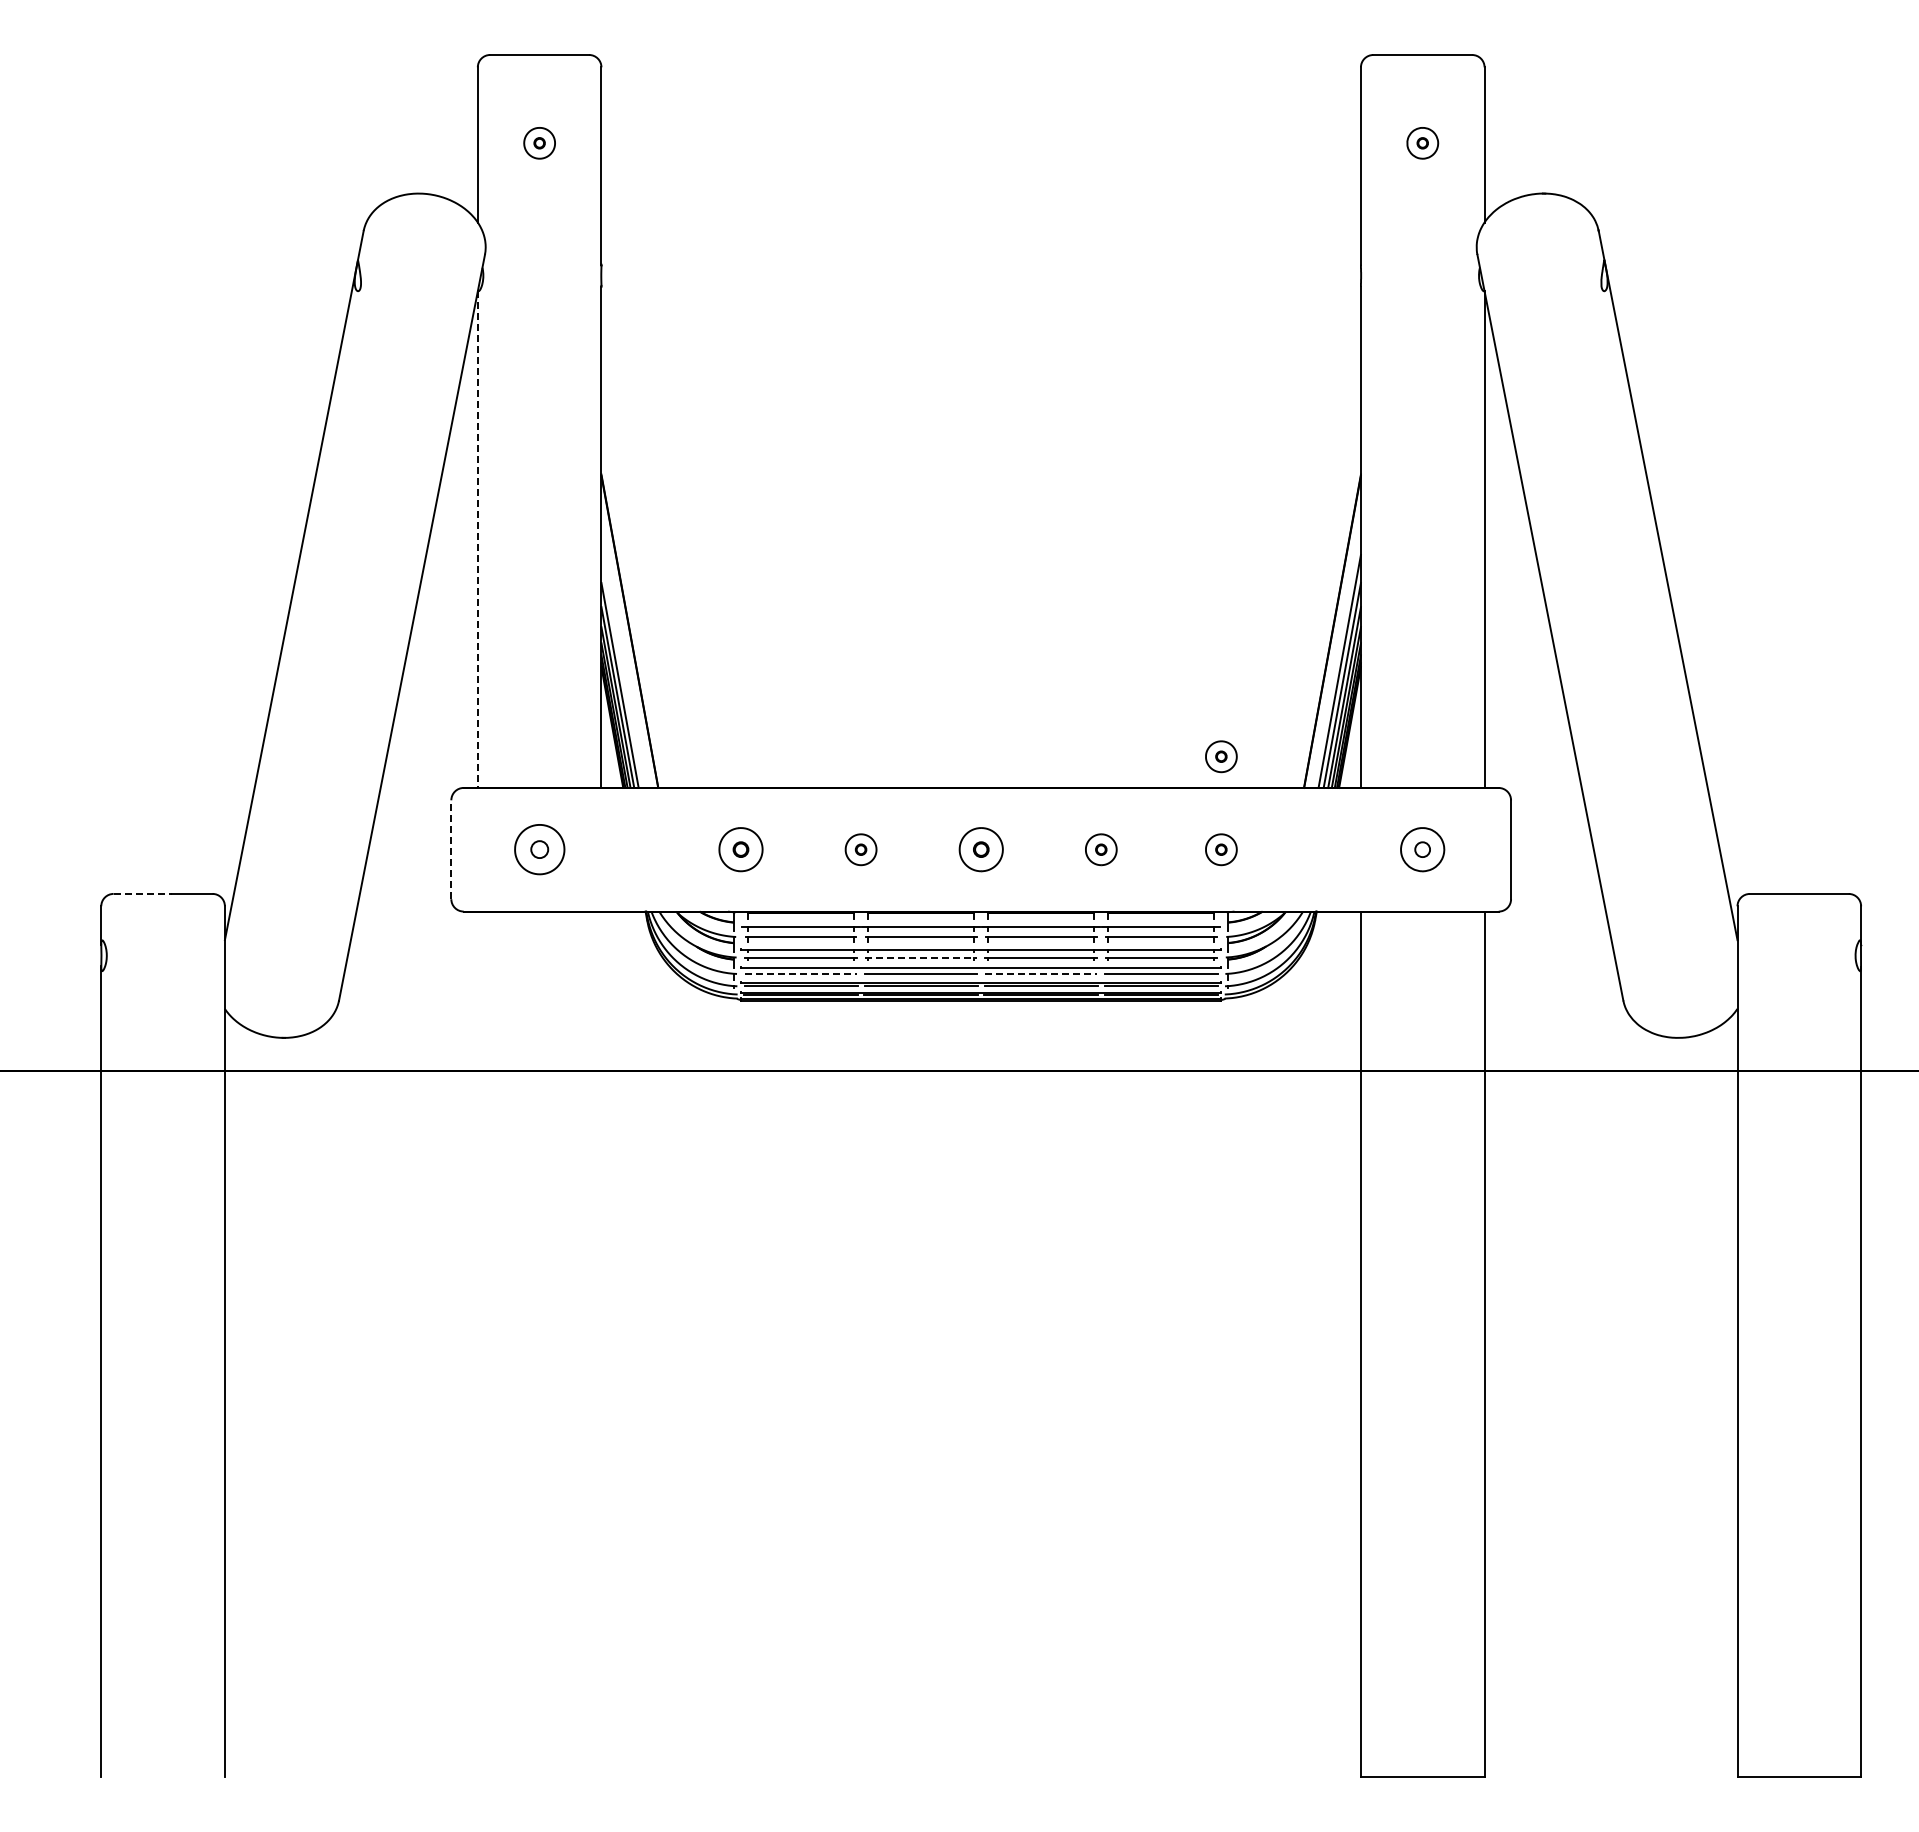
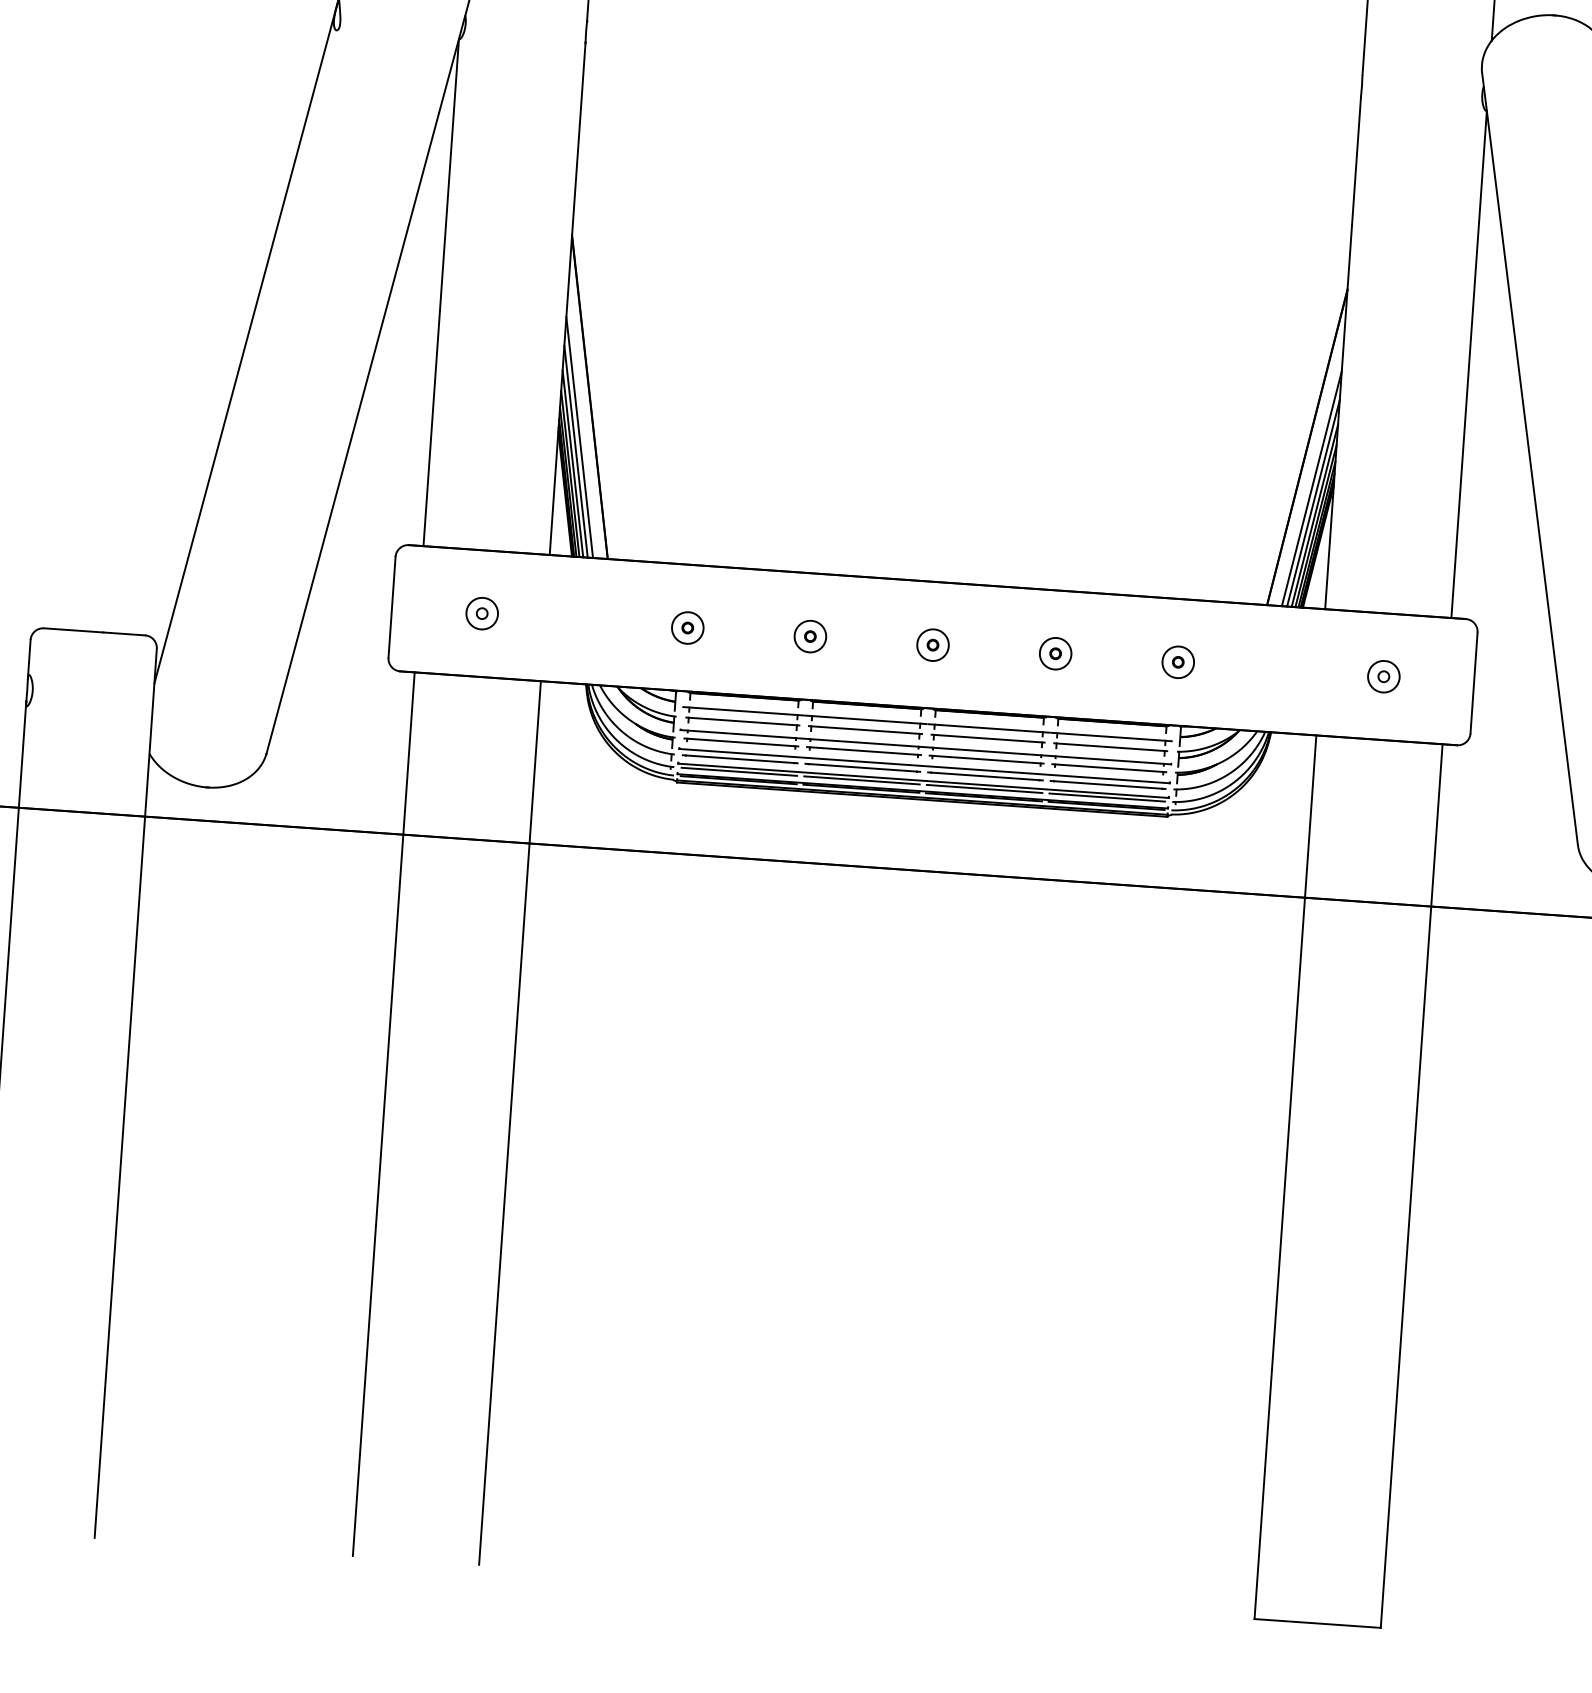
line: (477, 540) -> (440, 293), dashed -> solid
line: (622, 670) -> (579, 436), added
part: (1221, 756) -> (1185, 567), removed
line: (451, 849) -> (392, 607), dashed -> solid
part: (539, 849) -> (482, 613), size x0.62
part: (740, 849) -> (687, 627), size x0.71
part: (980, 849) -> (932, 644), size x0.71
part: (1422, 849) -> (1383, 676), size x0.71
line: (143, 893) -> (74, 630), dashed -> solid
line: (921, 957) -> (864, 750), dashed -> solid
line: (801, 974) -> (740, 759), dashed -> solid
line: (1041, 974) -> (985, 776), dashed -> solid
line: (477, 1344) -> (383, 1114), added
line: (601, 1344) -> (510, 1123), added

